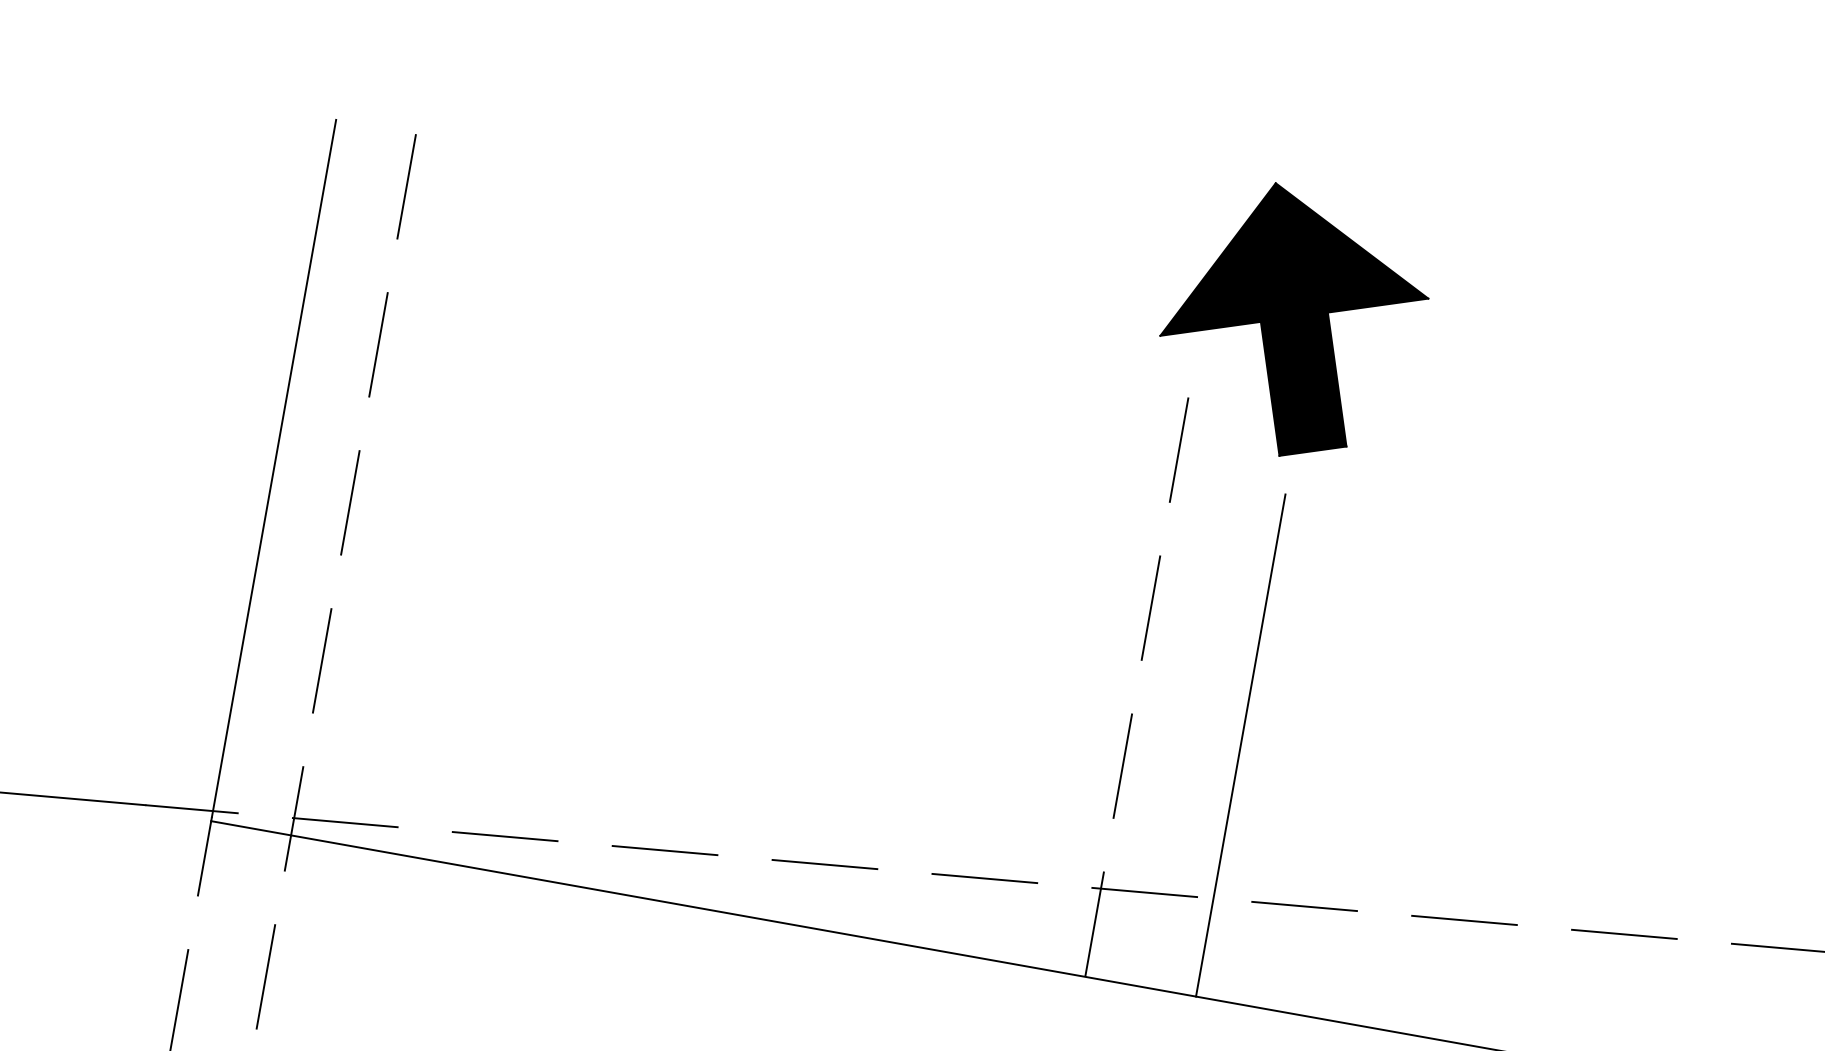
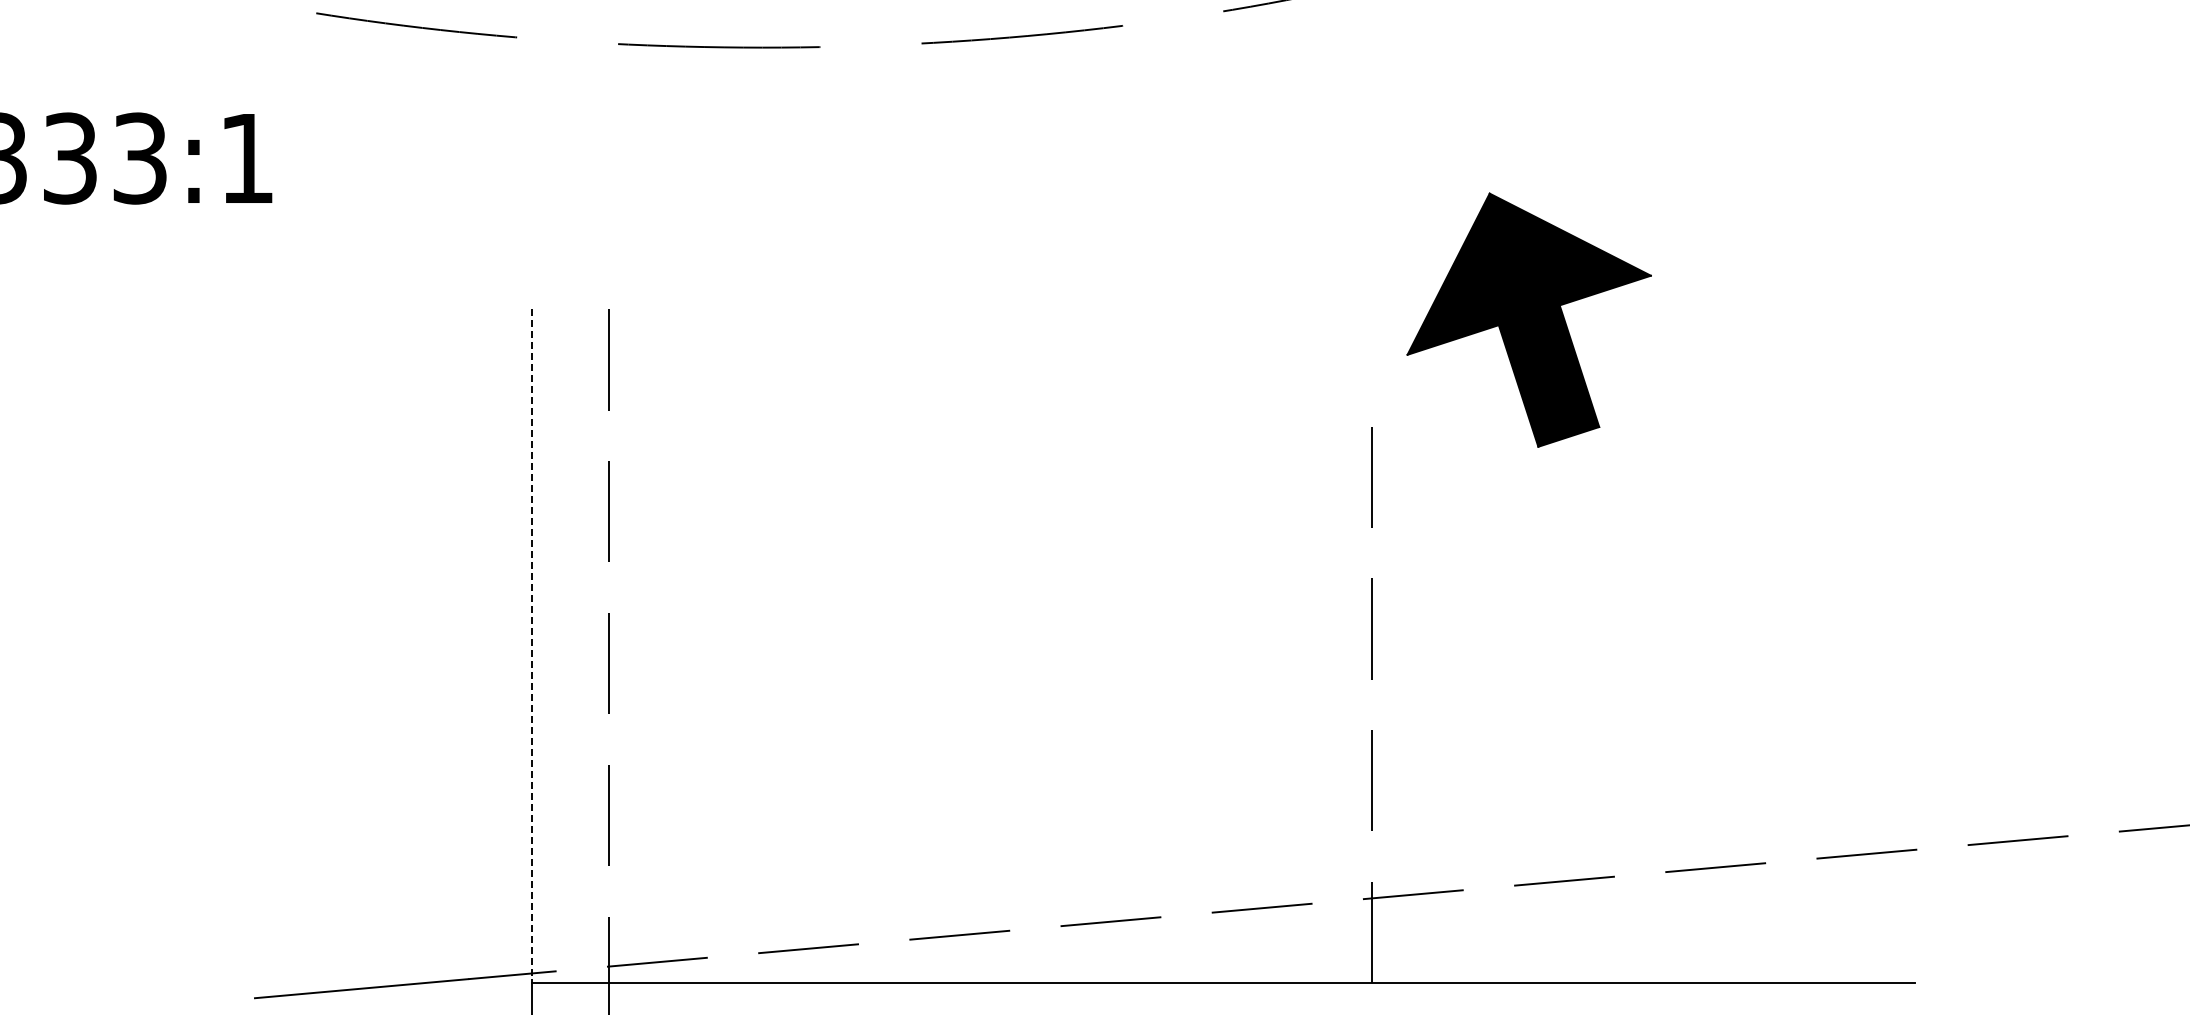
part: (1292, 321) -> (1528, 319), moved
line: (274, 468) -> (532, 644), solid -> dashed
line: (1240, 745) -> (1478, 741), removed

